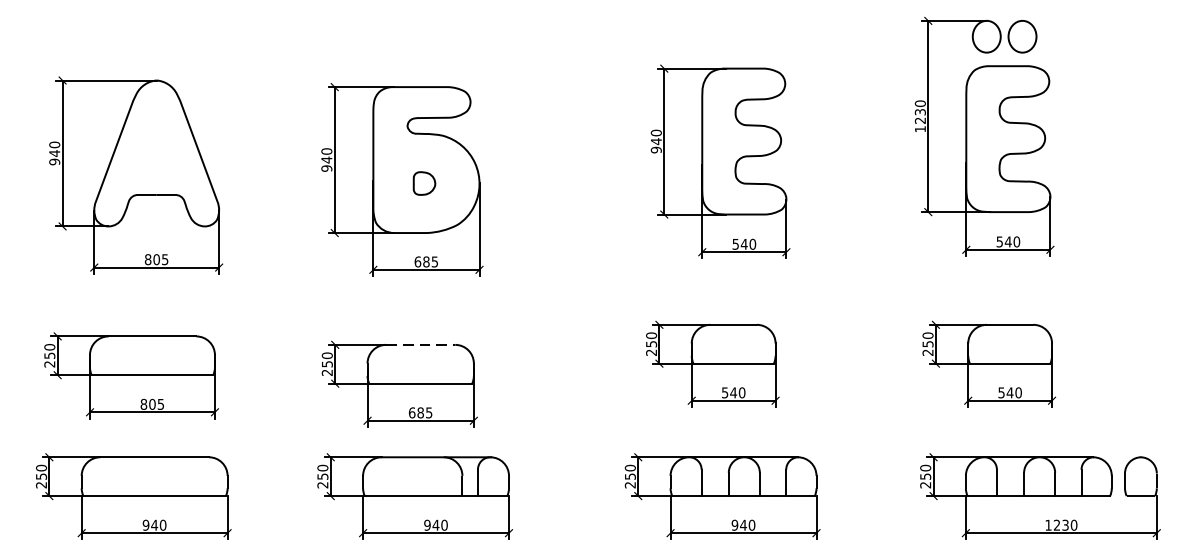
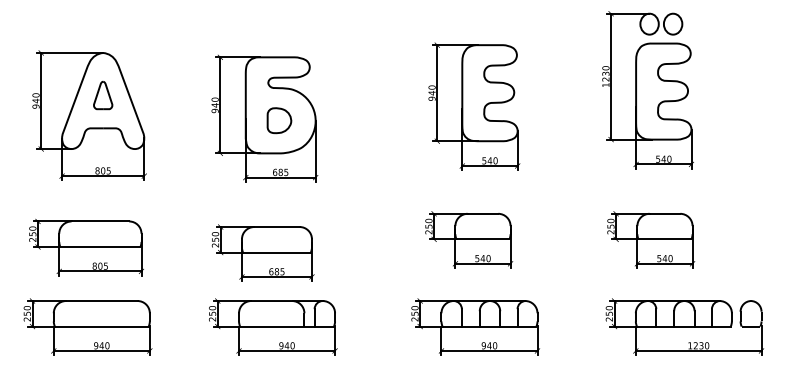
part: (157, 145) -> (103, 95), added
part: (424, 183) -> (279, 120), size x1.67
line: (420, 345) -> (276, 227), dashed -> solid

